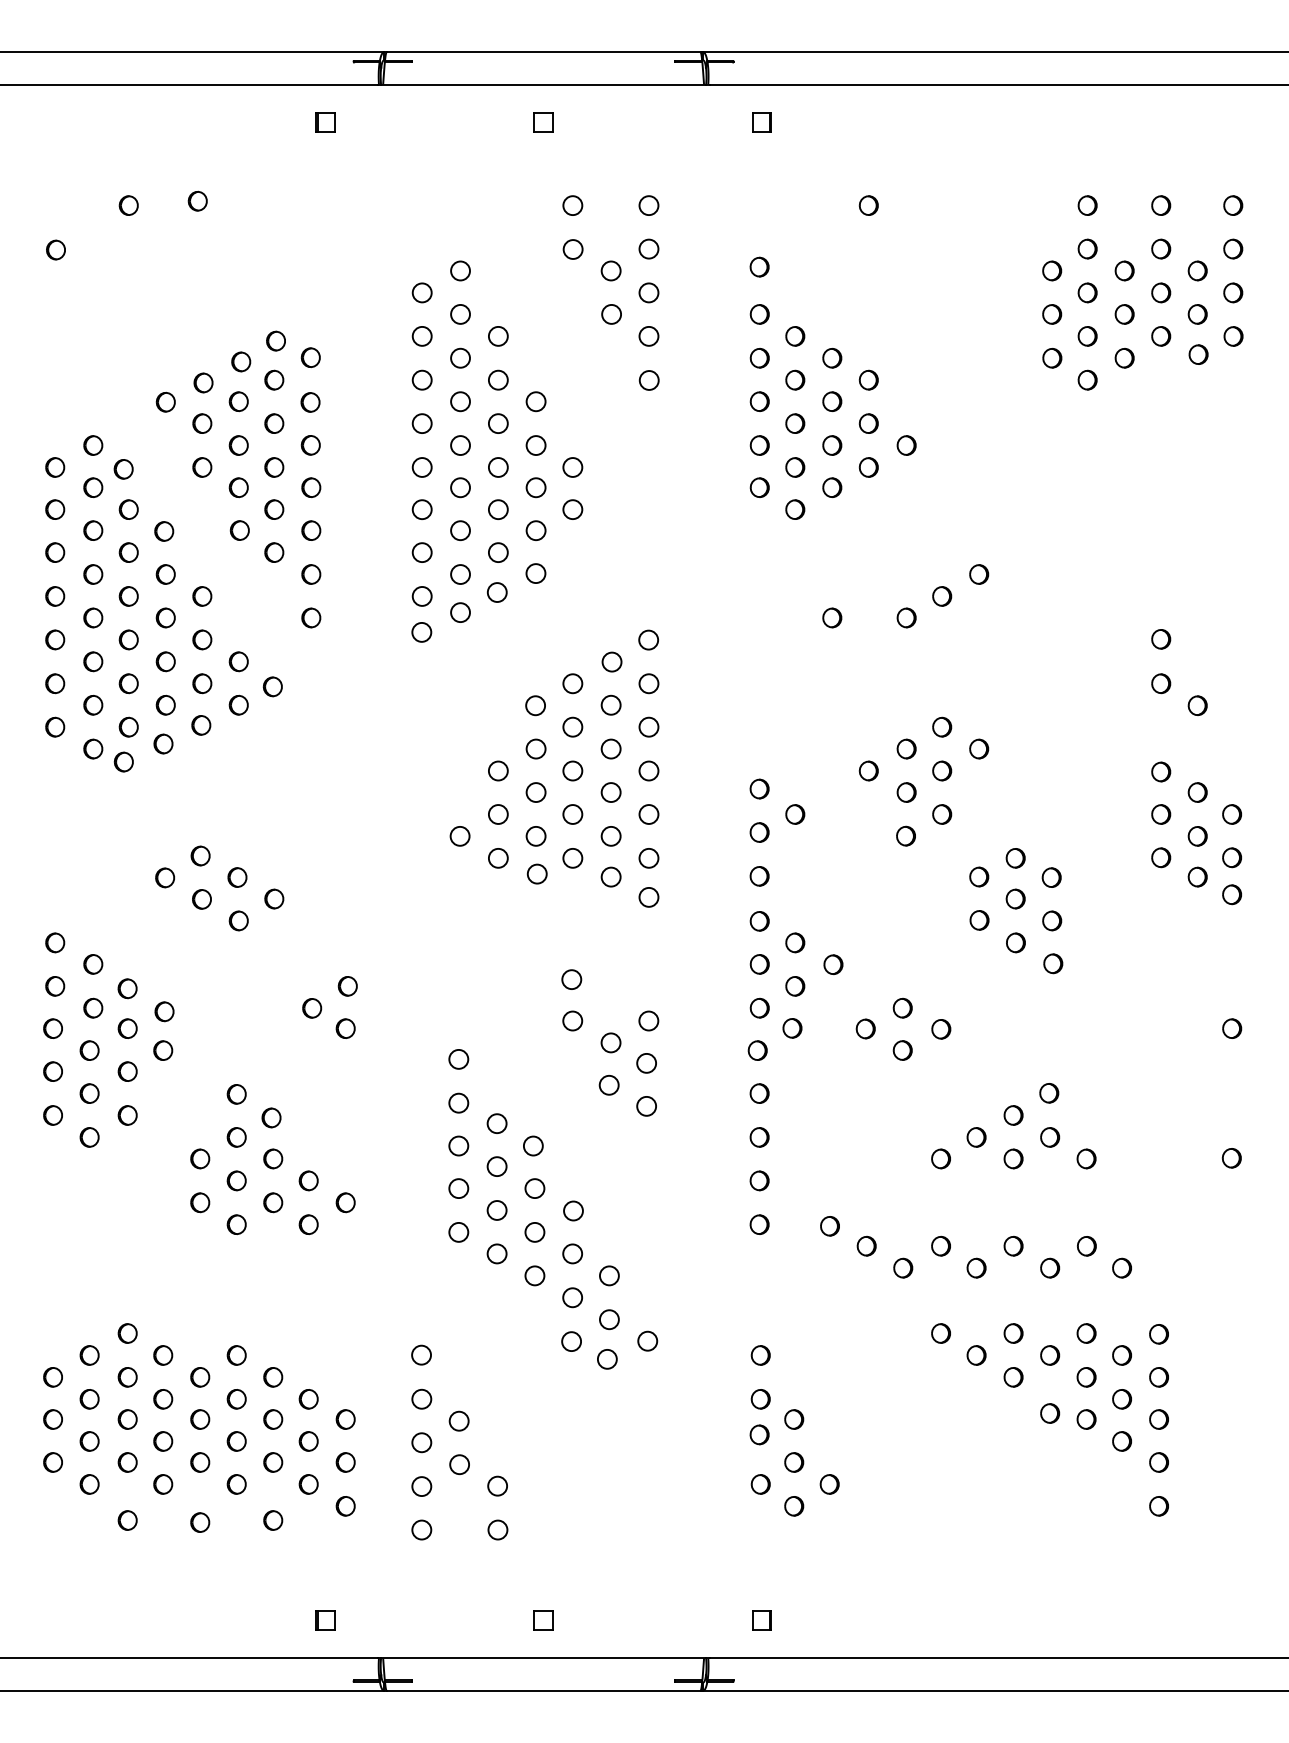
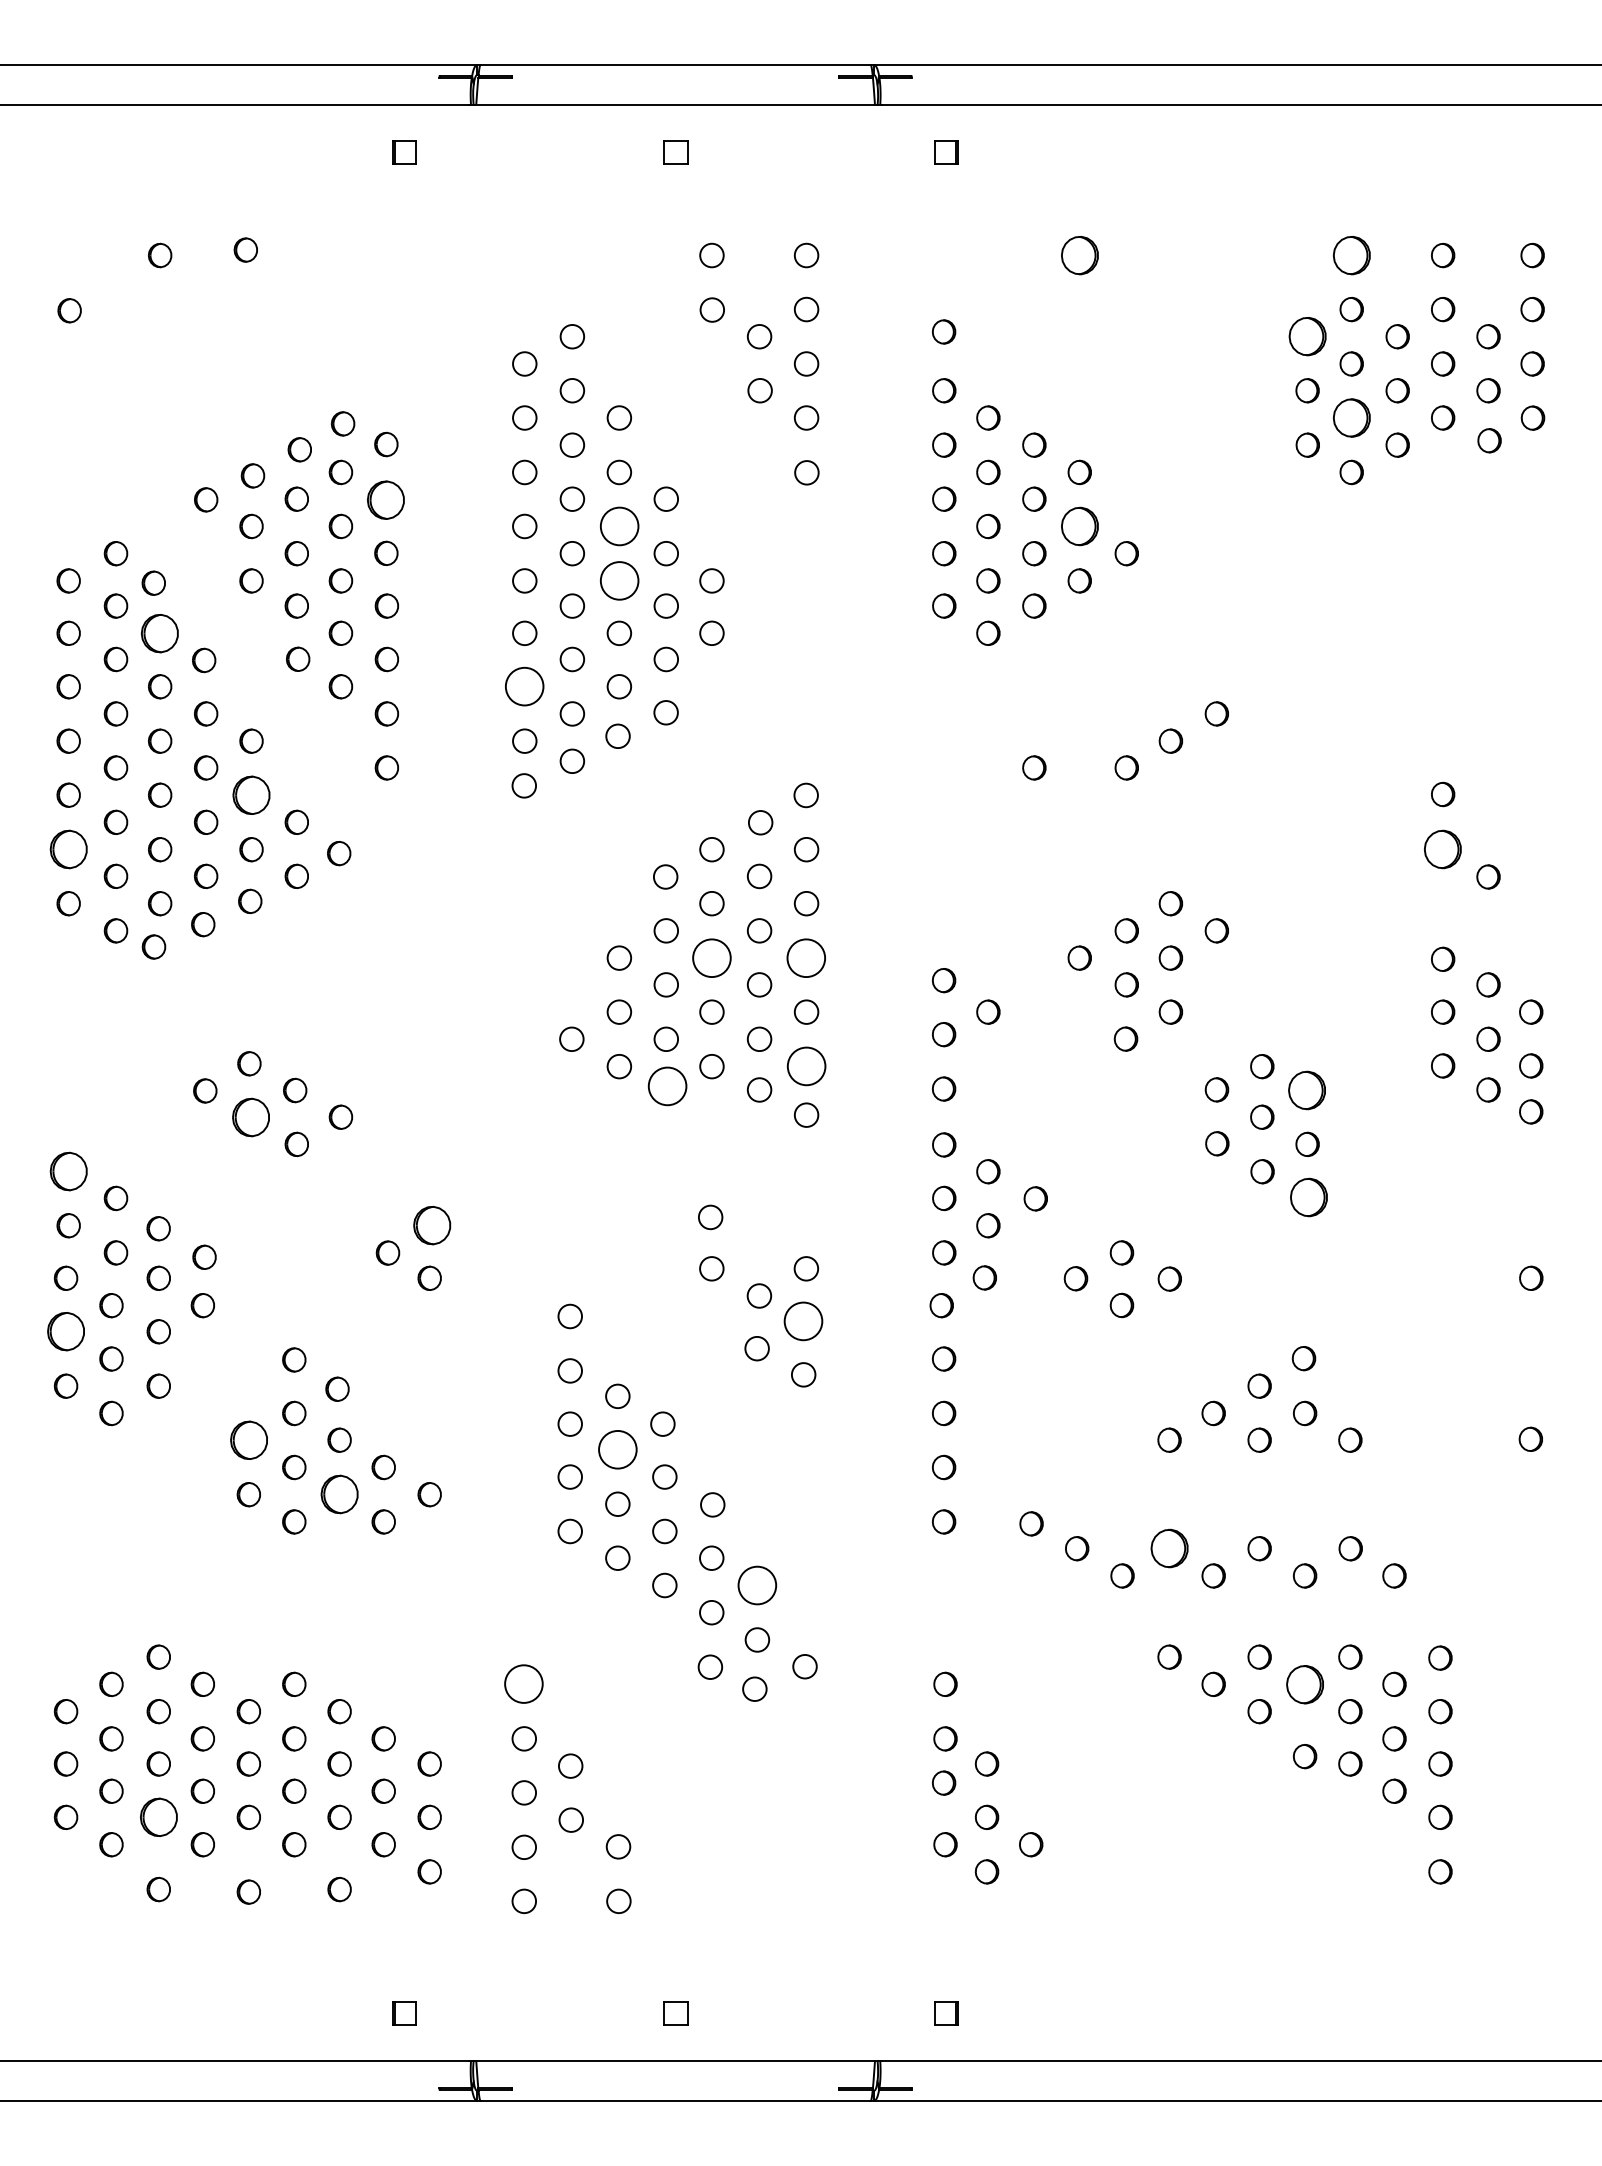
part: (868, 205) -> (1079, 255), size x1.6
part: (1087, 205) -> (1351, 255), size x1.6
part: (1052, 270) -> (1307, 336), size x1.6
part: (1087, 335) -> (1351, 417), size x1.6
part: (310, 401) -> (385, 499), size x1.6
circle: (497, 423) -> (618, 526), size x1.6
part: (868, 423) -> (1079, 526), size x1.6
circle: (497, 467) -> (618, 580), size x1.6
part: (129, 508) -> (160, 632), size x1.6
circle: (422, 552) -> (524, 686), size x1.6
part: (202, 639) -> (251, 794), size x1.6
part: (55, 683) -> (68, 849), size x1.6
part: (1161, 683) -> (1443, 849), size x1.6
circle: (572, 770) -> (711, 957), size x1.6
circle: (648, 770) -> (806, 957), size x1.6
circle: (648, 858) -> (806, 1066), size x1.6
circle: (537, 873) -> (667, 1085), size x1.6
part: (1051, 877) -> (1306, 1090), size x1.6
part: (201, 899) -> (250, 1117), size x1.6
part: (55, 942) -> (68, 1171), size x1.6
part: (1052, 963) -> (1308, 1197), size x1.6
part: (347, 986) -> (432, 1225), size x1.6
circle: (646, 1063) -> (803, 1321), size x1.6
part: (52, 1071) -> (65, 1331), size x1.6
part: (199, 1158) -> (248, 1439), size x1.6
circle: (496, 1166) -> (617, 1449), size x1.6
part: (273, 1202) -> (339, 1494), size x1.6
part: (941, 1246) -> (1169, 1548), size x1.6
circle: (609, 1275) -> (757, 1585), size x1.6
circle: (421, 1354) -> (523, 1683), size x1.6
part: (1049, 1354) -> (1304, 1683), size x1.6
part: (127, 1462) -> (158, 1817), size x1.6

